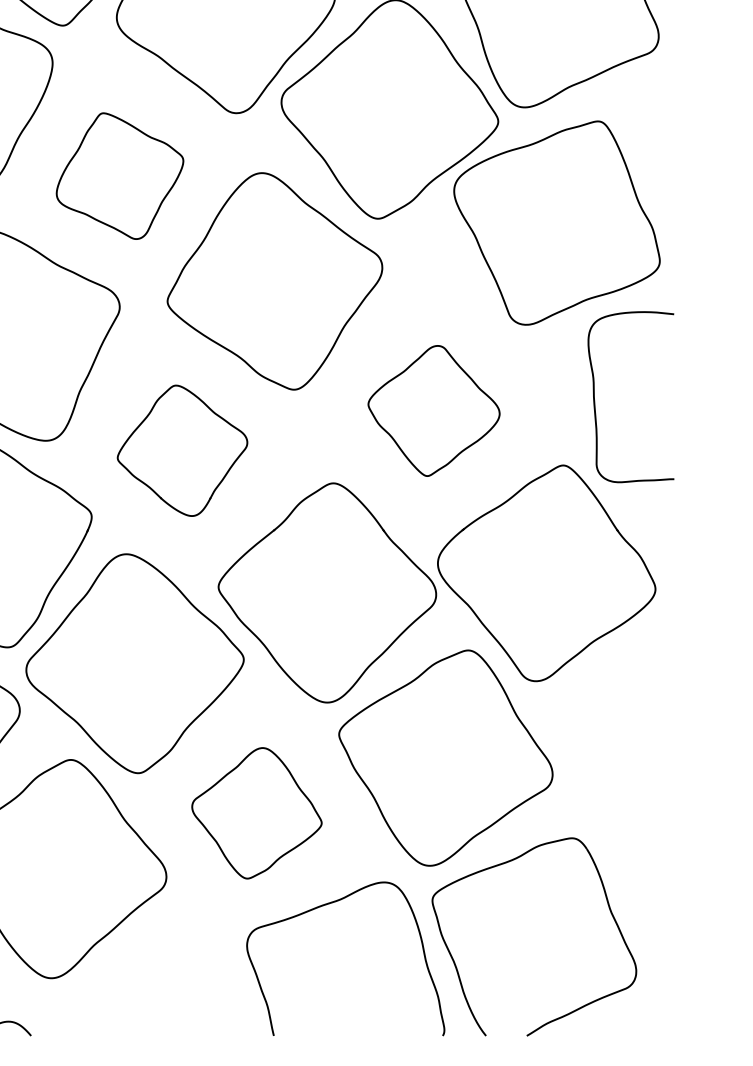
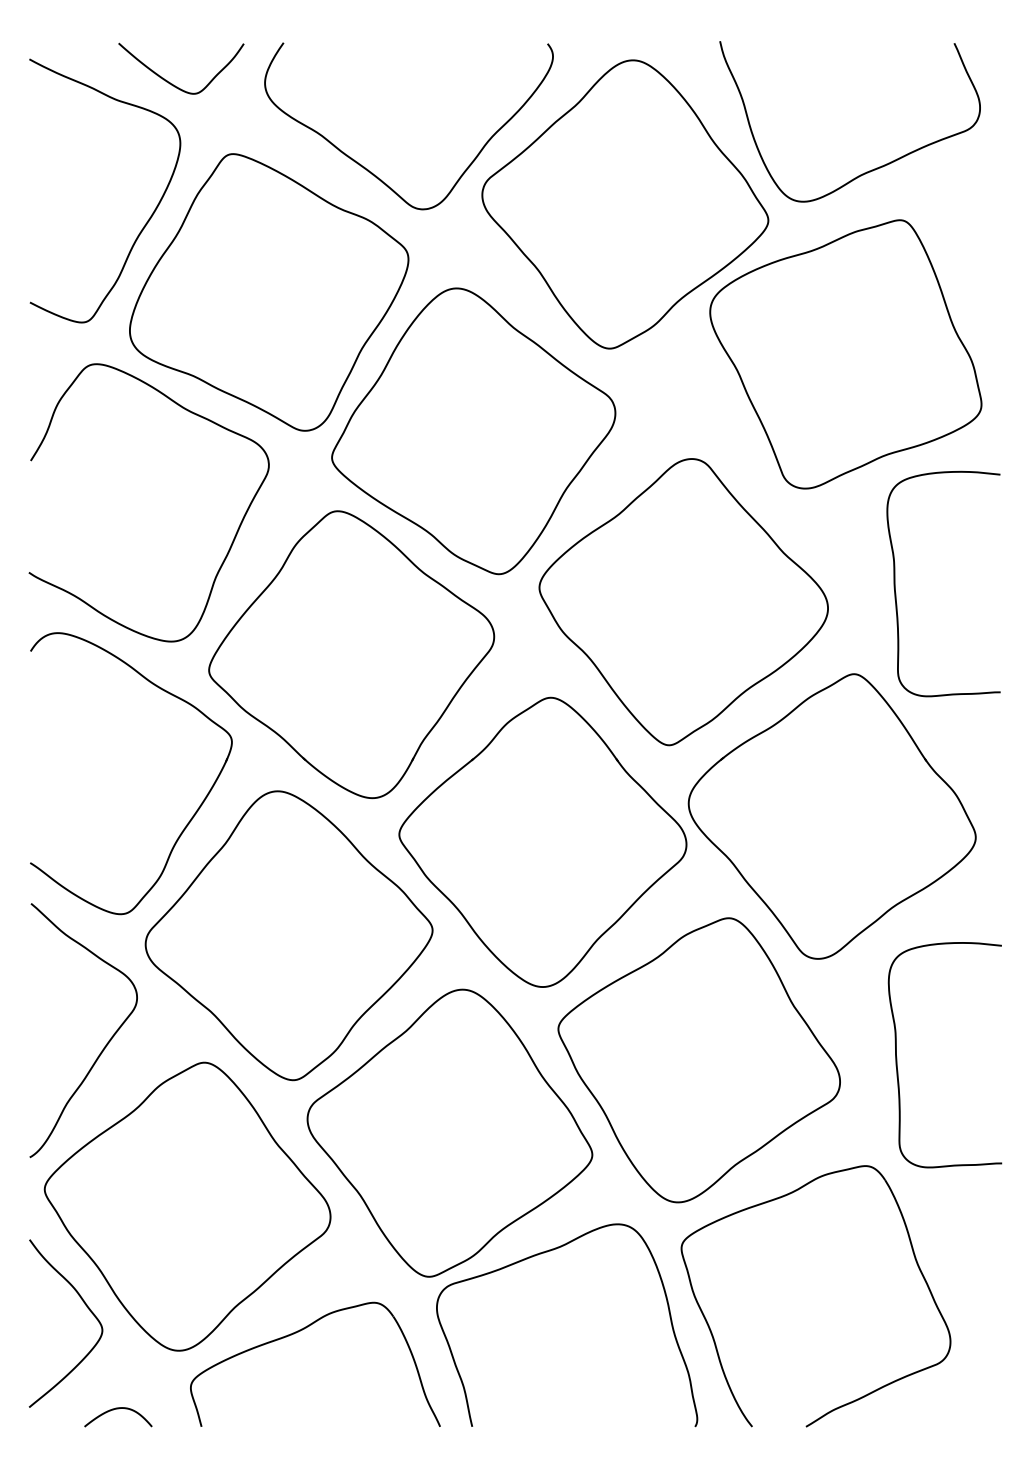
part: (120, 176) -> (269, 292), size x1.67
part: (433, 411) -> (683, 602), size x1.67
part: (182, 450) -> (351, 654), size x1.67
curve: (596, 756) -> (897, 1057), added
part: (256, 812) -> (449, 1132), size x1.67
part: (143, 963) -> (300, 1331), added

